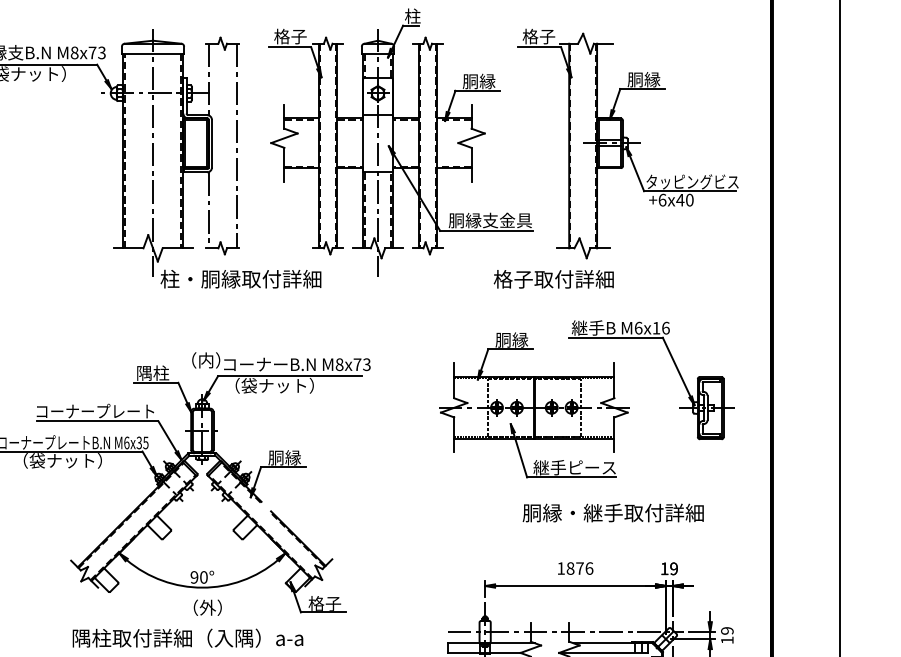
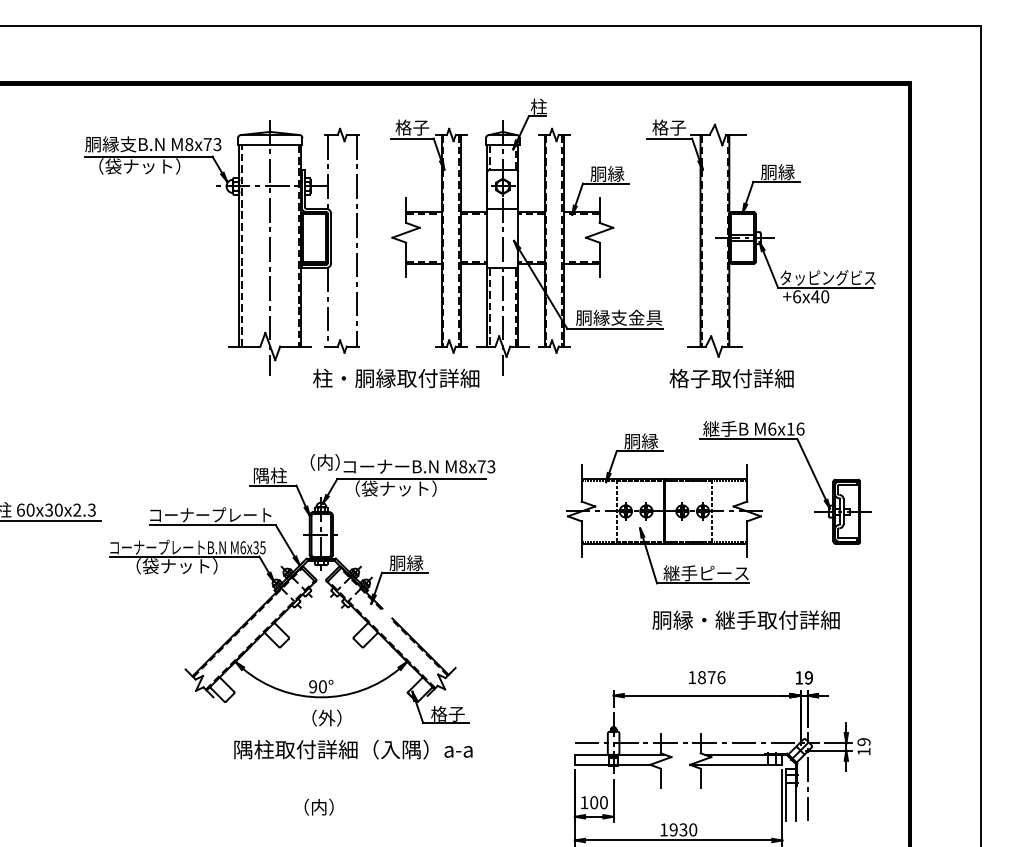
part: (241, 279) -> (396, 378), moved
text: (553, 279) -> (731, 378), moved
text: (188, 638) -> (353, 749), moved

